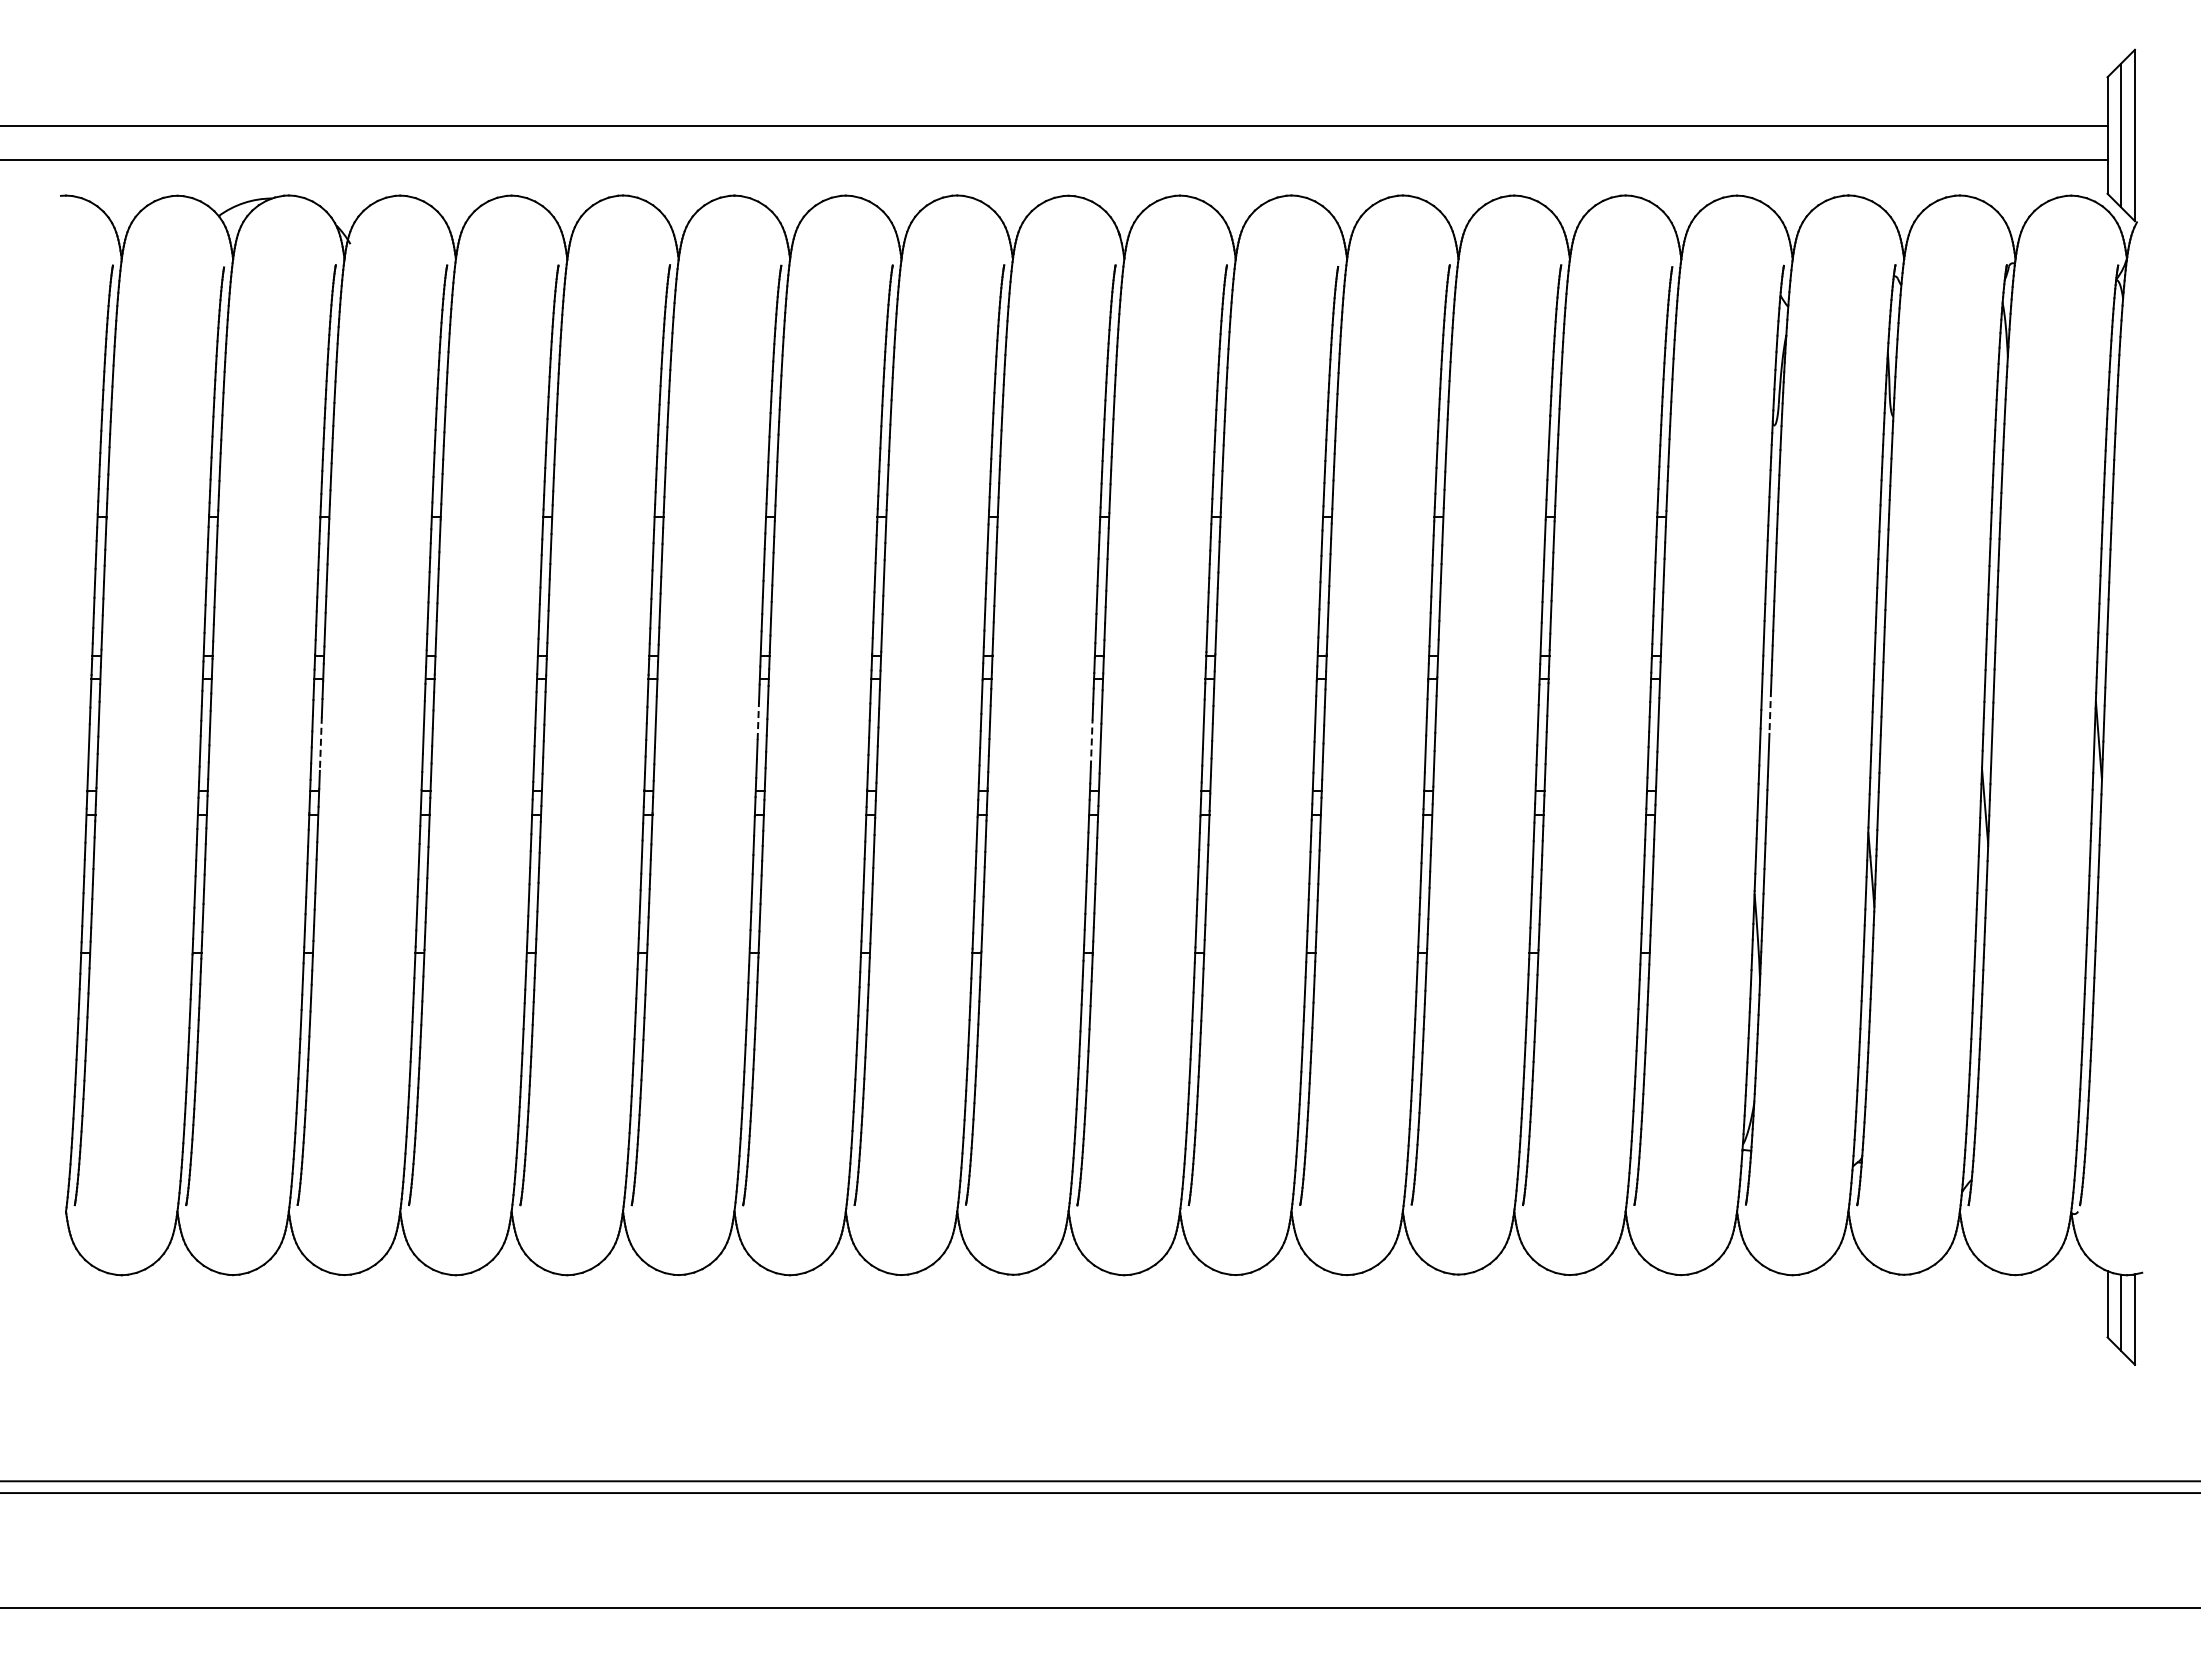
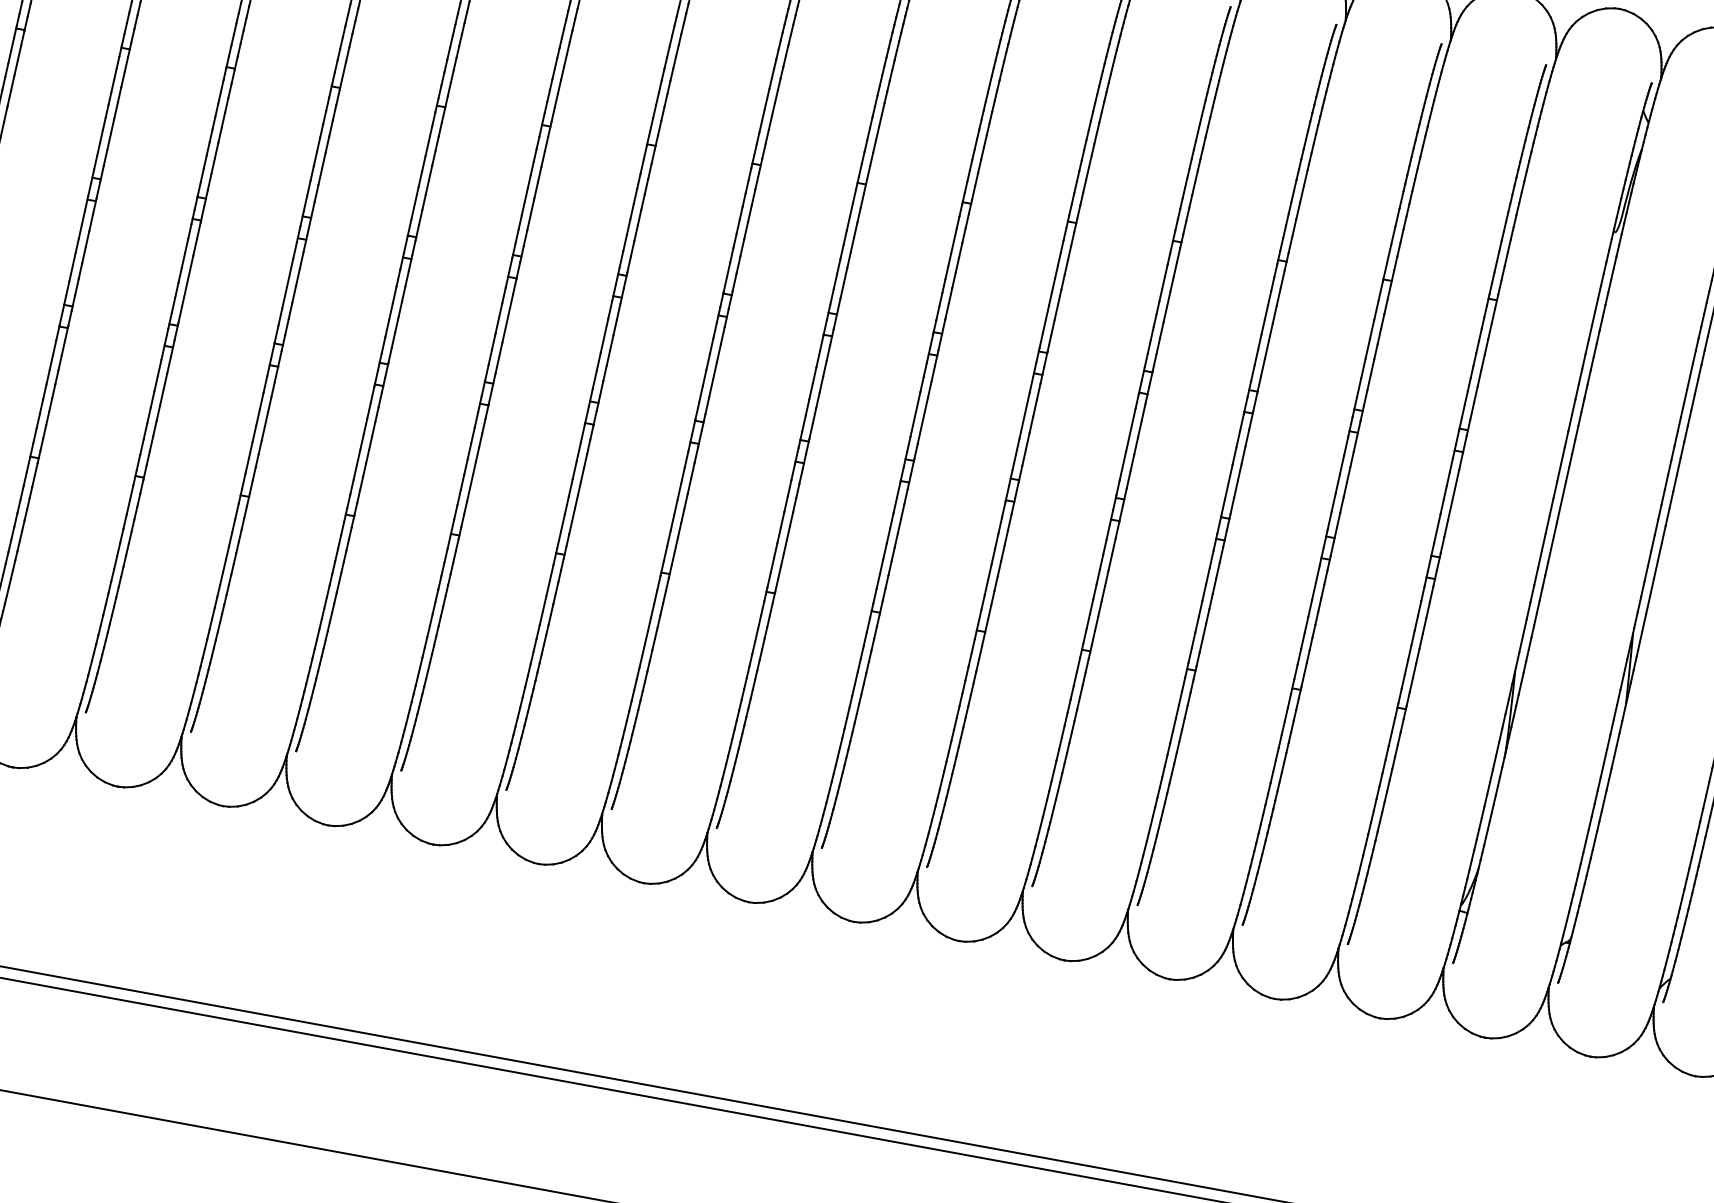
line: (1770, 711) -> (1561, 501), dashed -> solid
line: (758, 721) -> (604, 335), dashed -> solid
line: (1091, 743) -> (915, 414), dashed -> solid
line: (320, 744) -> (187, 281), dashed -> solid

